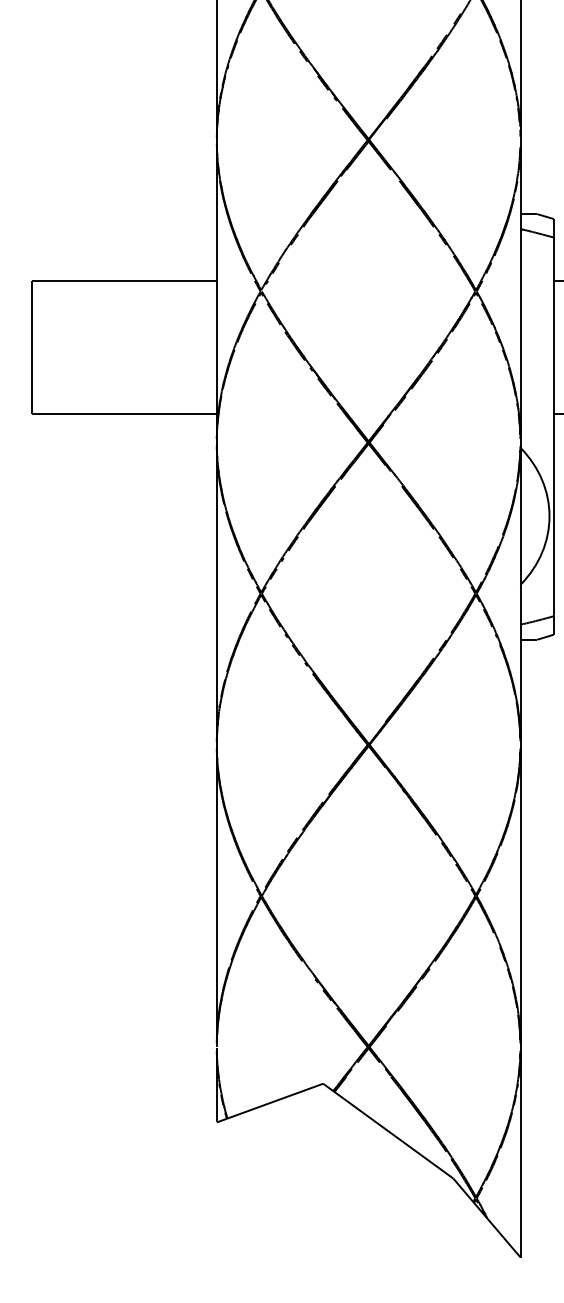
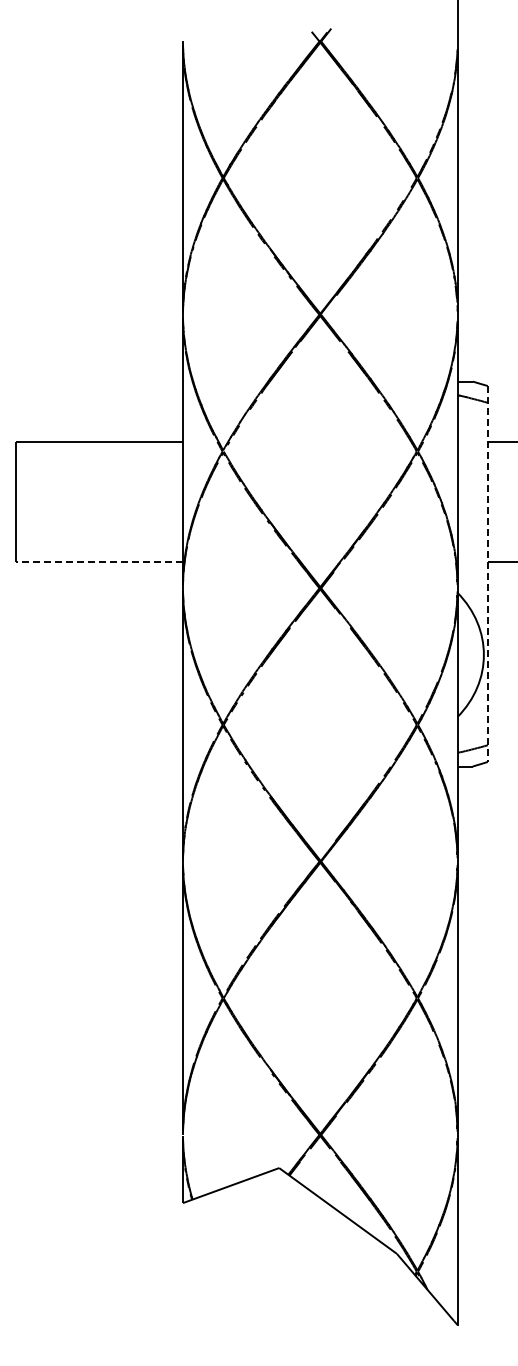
line: (124, 414) -> (99, 562), solid -> dashed
line: (553, 427) -> (487, 574), solid -> dashed

